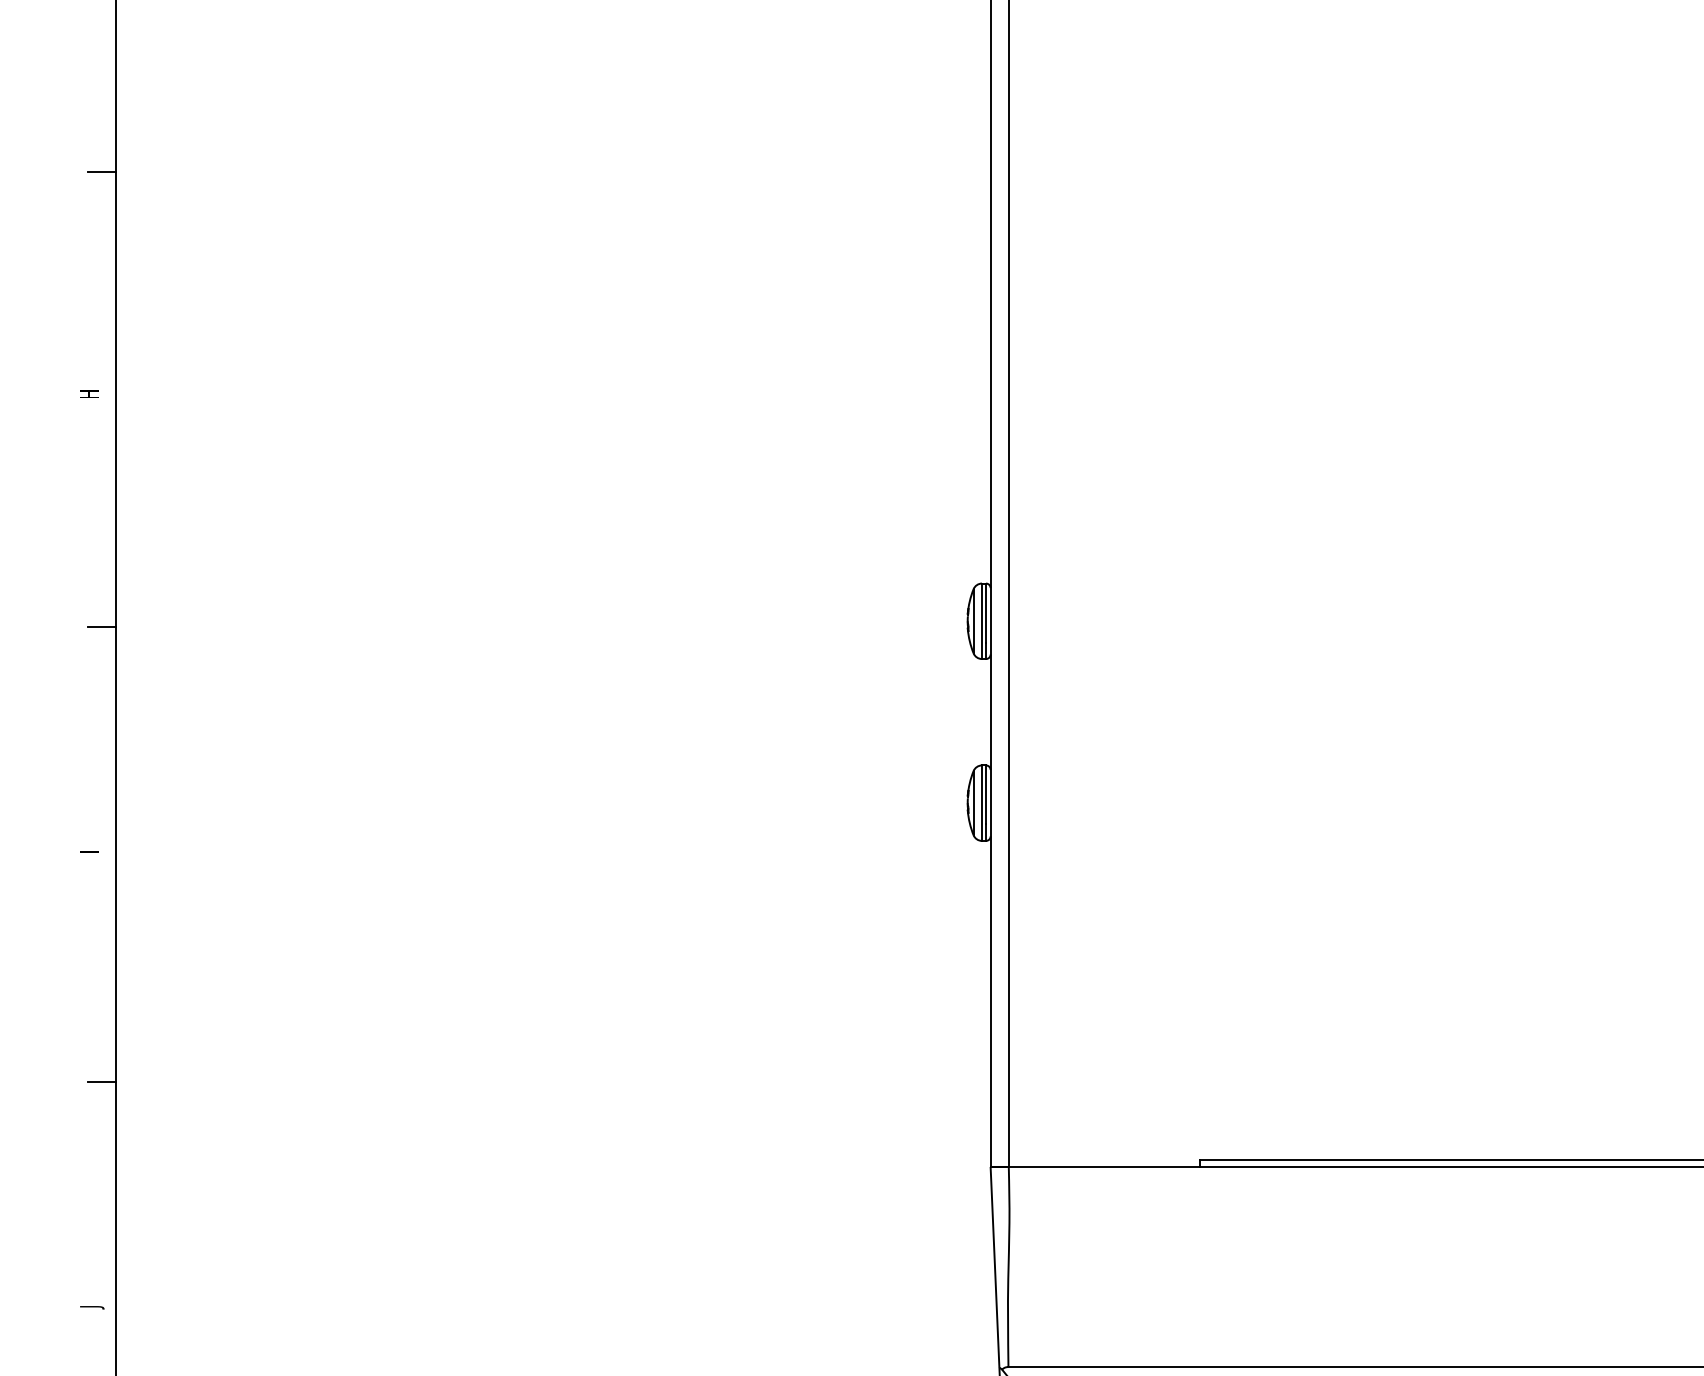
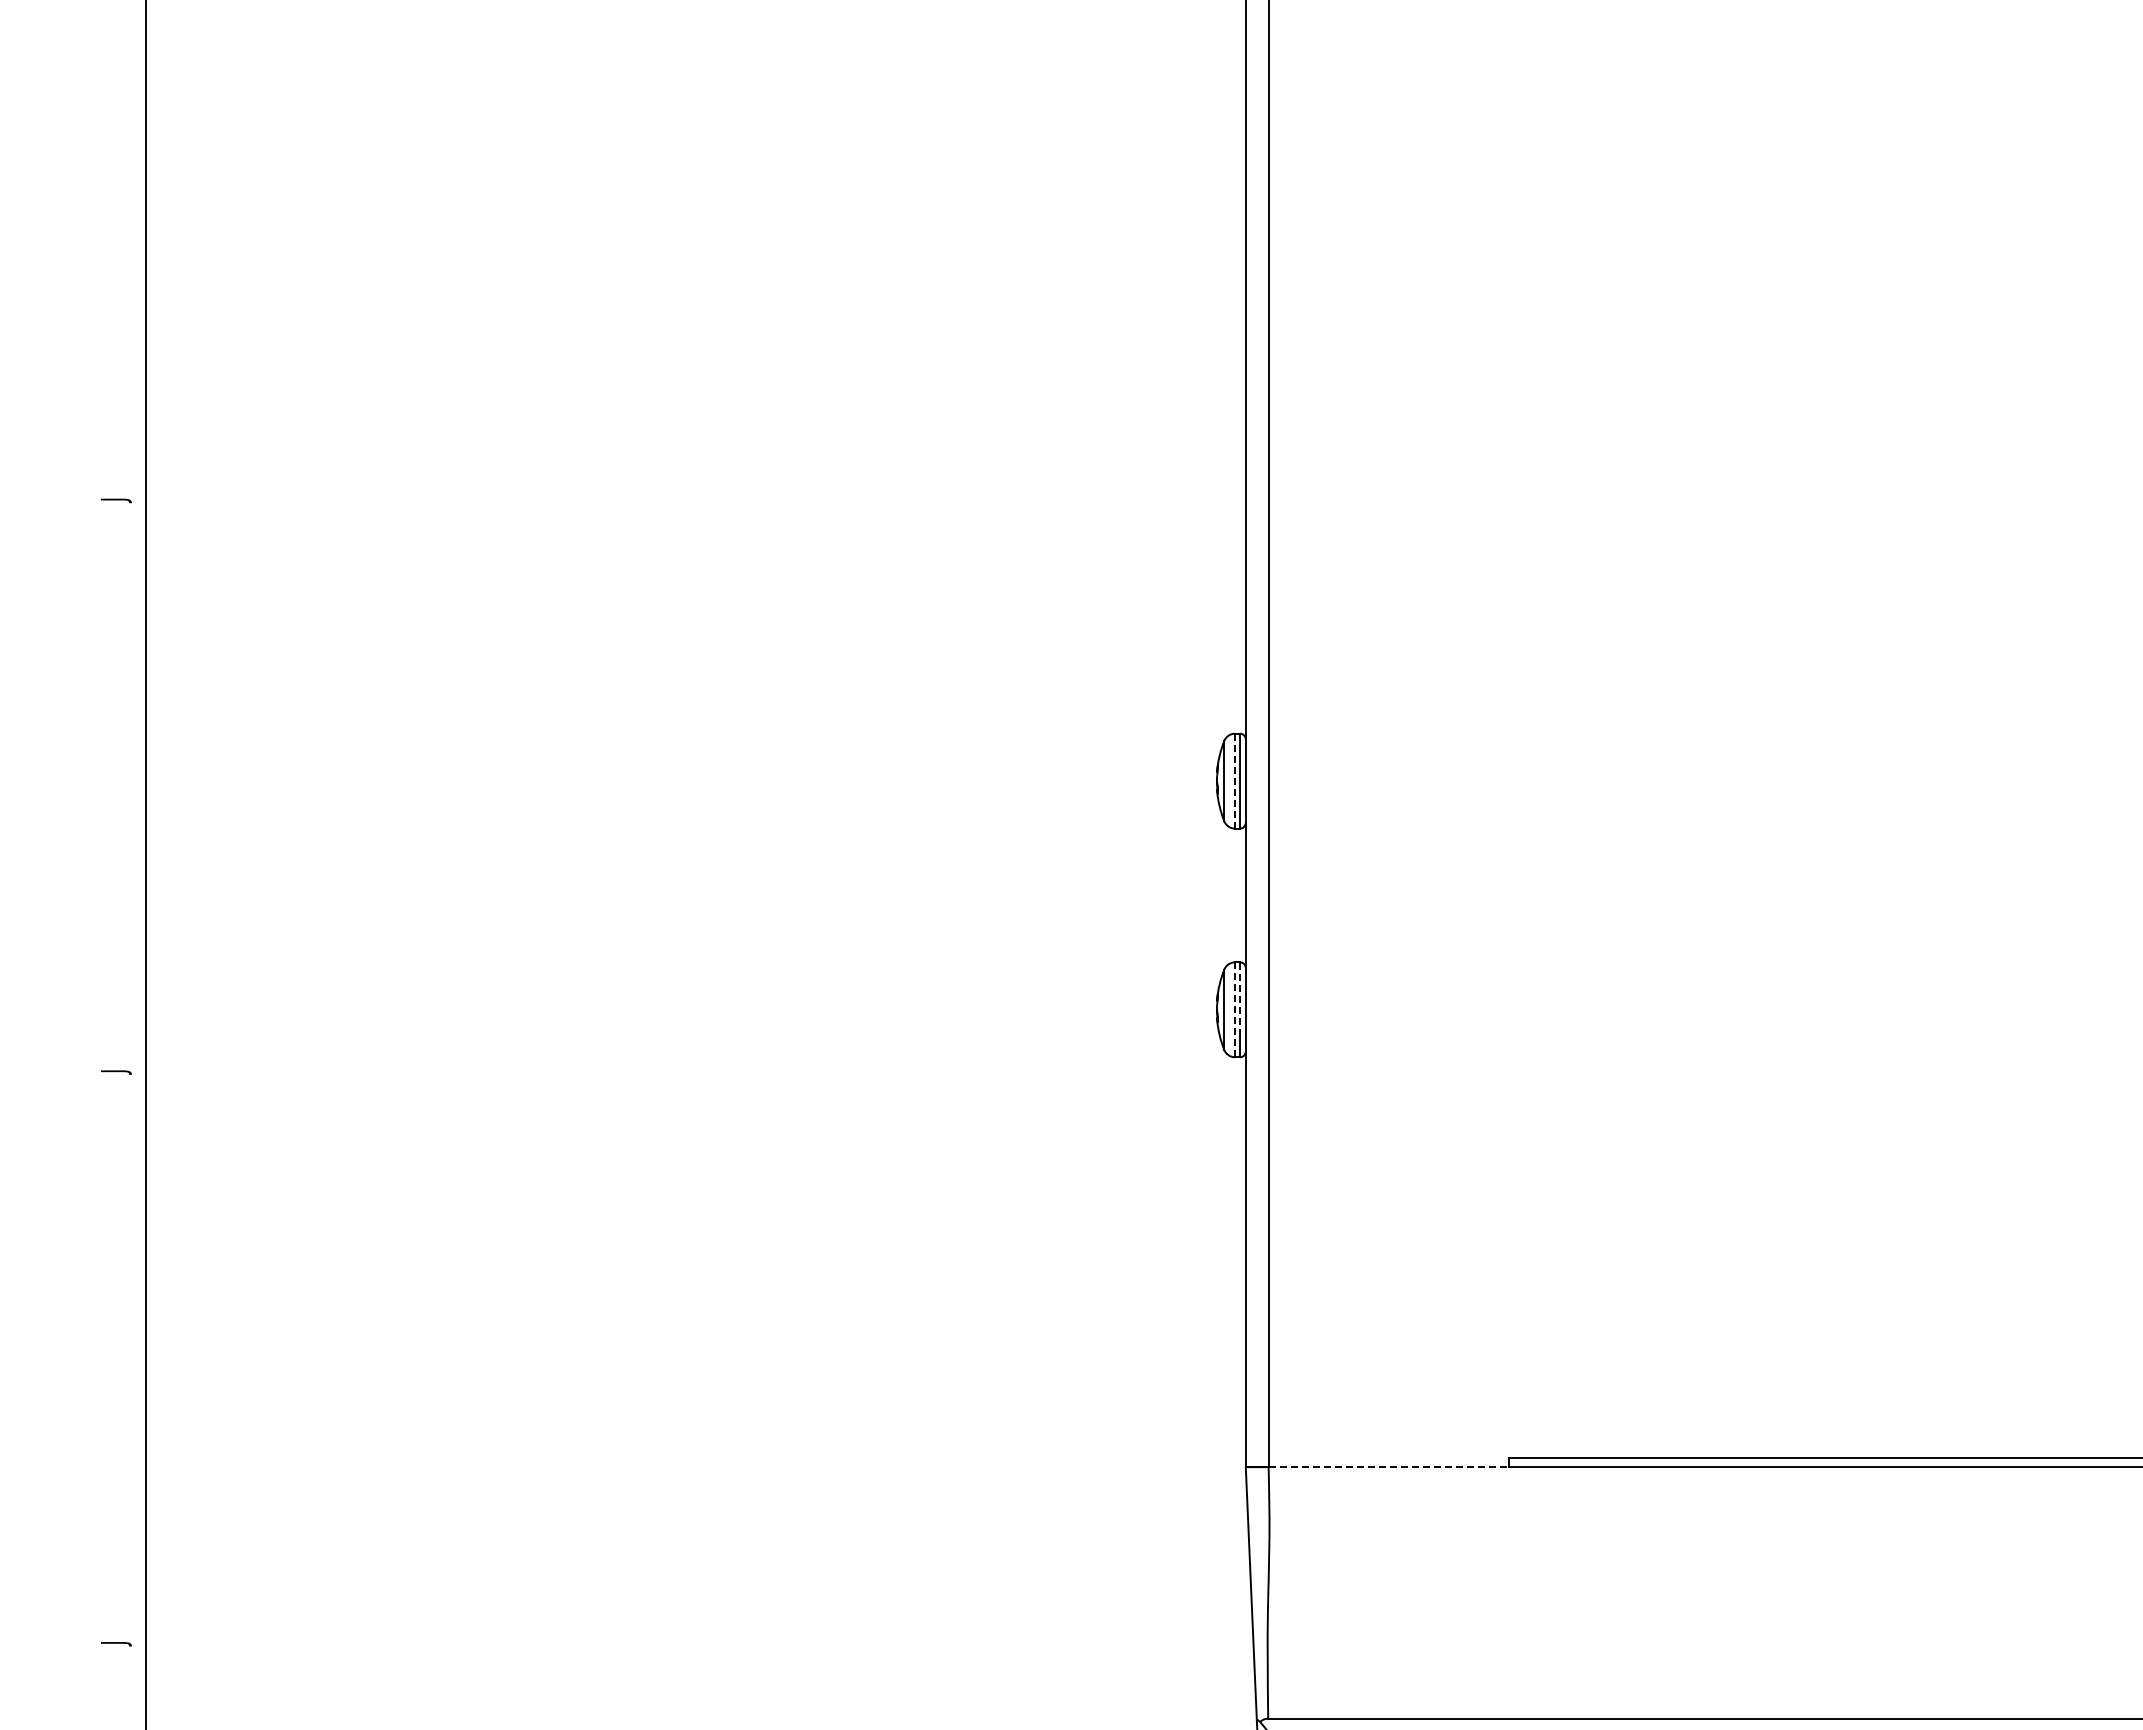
line: (101, 172) -> (128, 216), removed
text: (92, 394) -> (116, 496), H -> J
line: (981, 621) -> (1234, 781), solid -> dashed
line: (101, 627) -> (128, 788), removed
line: (986, 794) -> (1240, 998), solid -> dashed
line: (981, 803) -> (1234, 1010), solid -> dashed
text: (92, 853) -> (116, 1072), I -> J
line: (101, 1081) -> (128, 1359), removed
line: (1104, 1167) -> (1389, 1467), solid -> dashed

